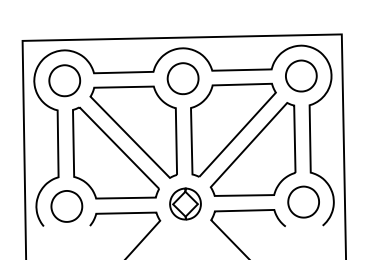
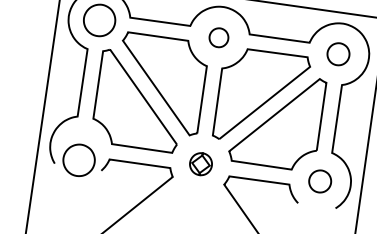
part: (301, 75) -> (338, 53), size x0.7
part: (182, 78) -> (218, 37), size x0.6
part: (303, 201) -> (320, 180), size x0.7
part: (185, 203) -> (201, 163), size x0.7
part: (66, 206) -> (78, 160), moved

